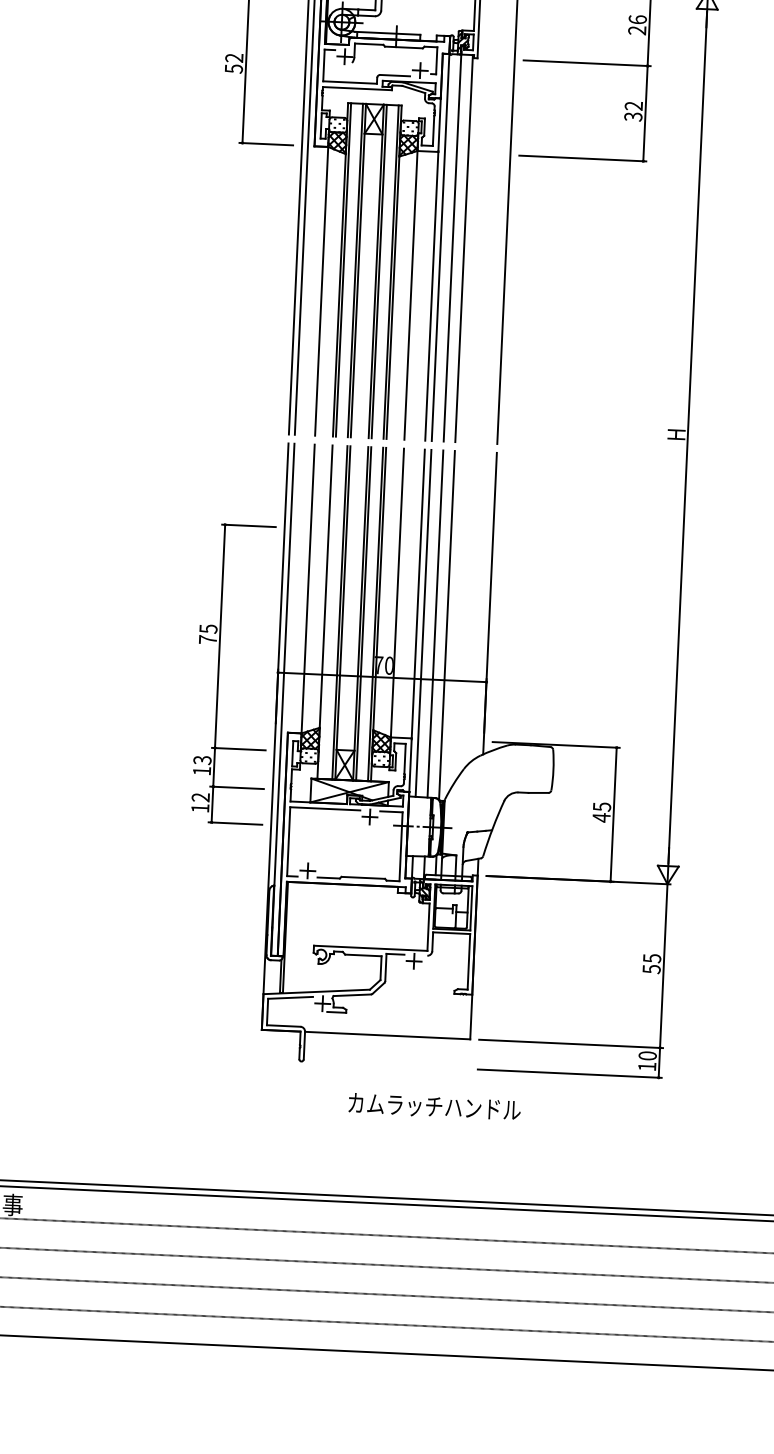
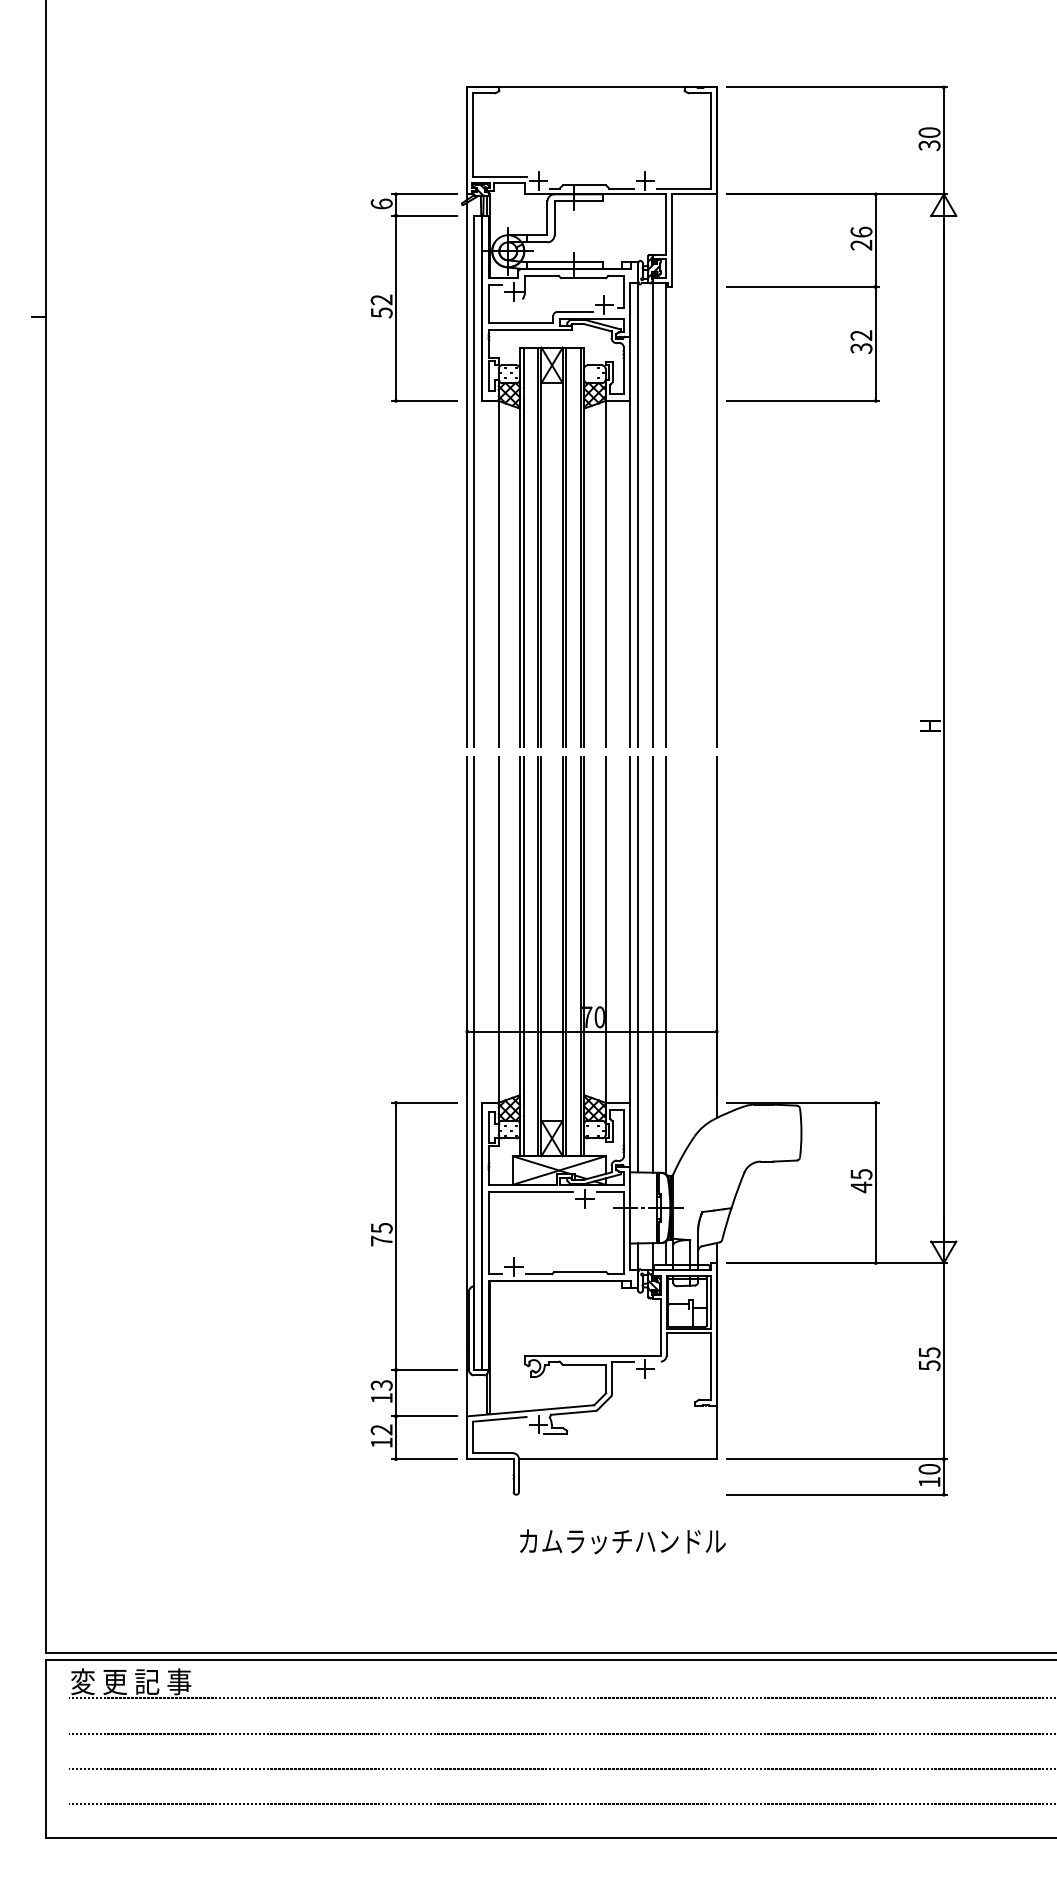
line: (327, 612) -> (523, 956), added
part: (218, 673) -> (396, 1280), moved
text: (434, 1106) -> (622, 1541), moved

